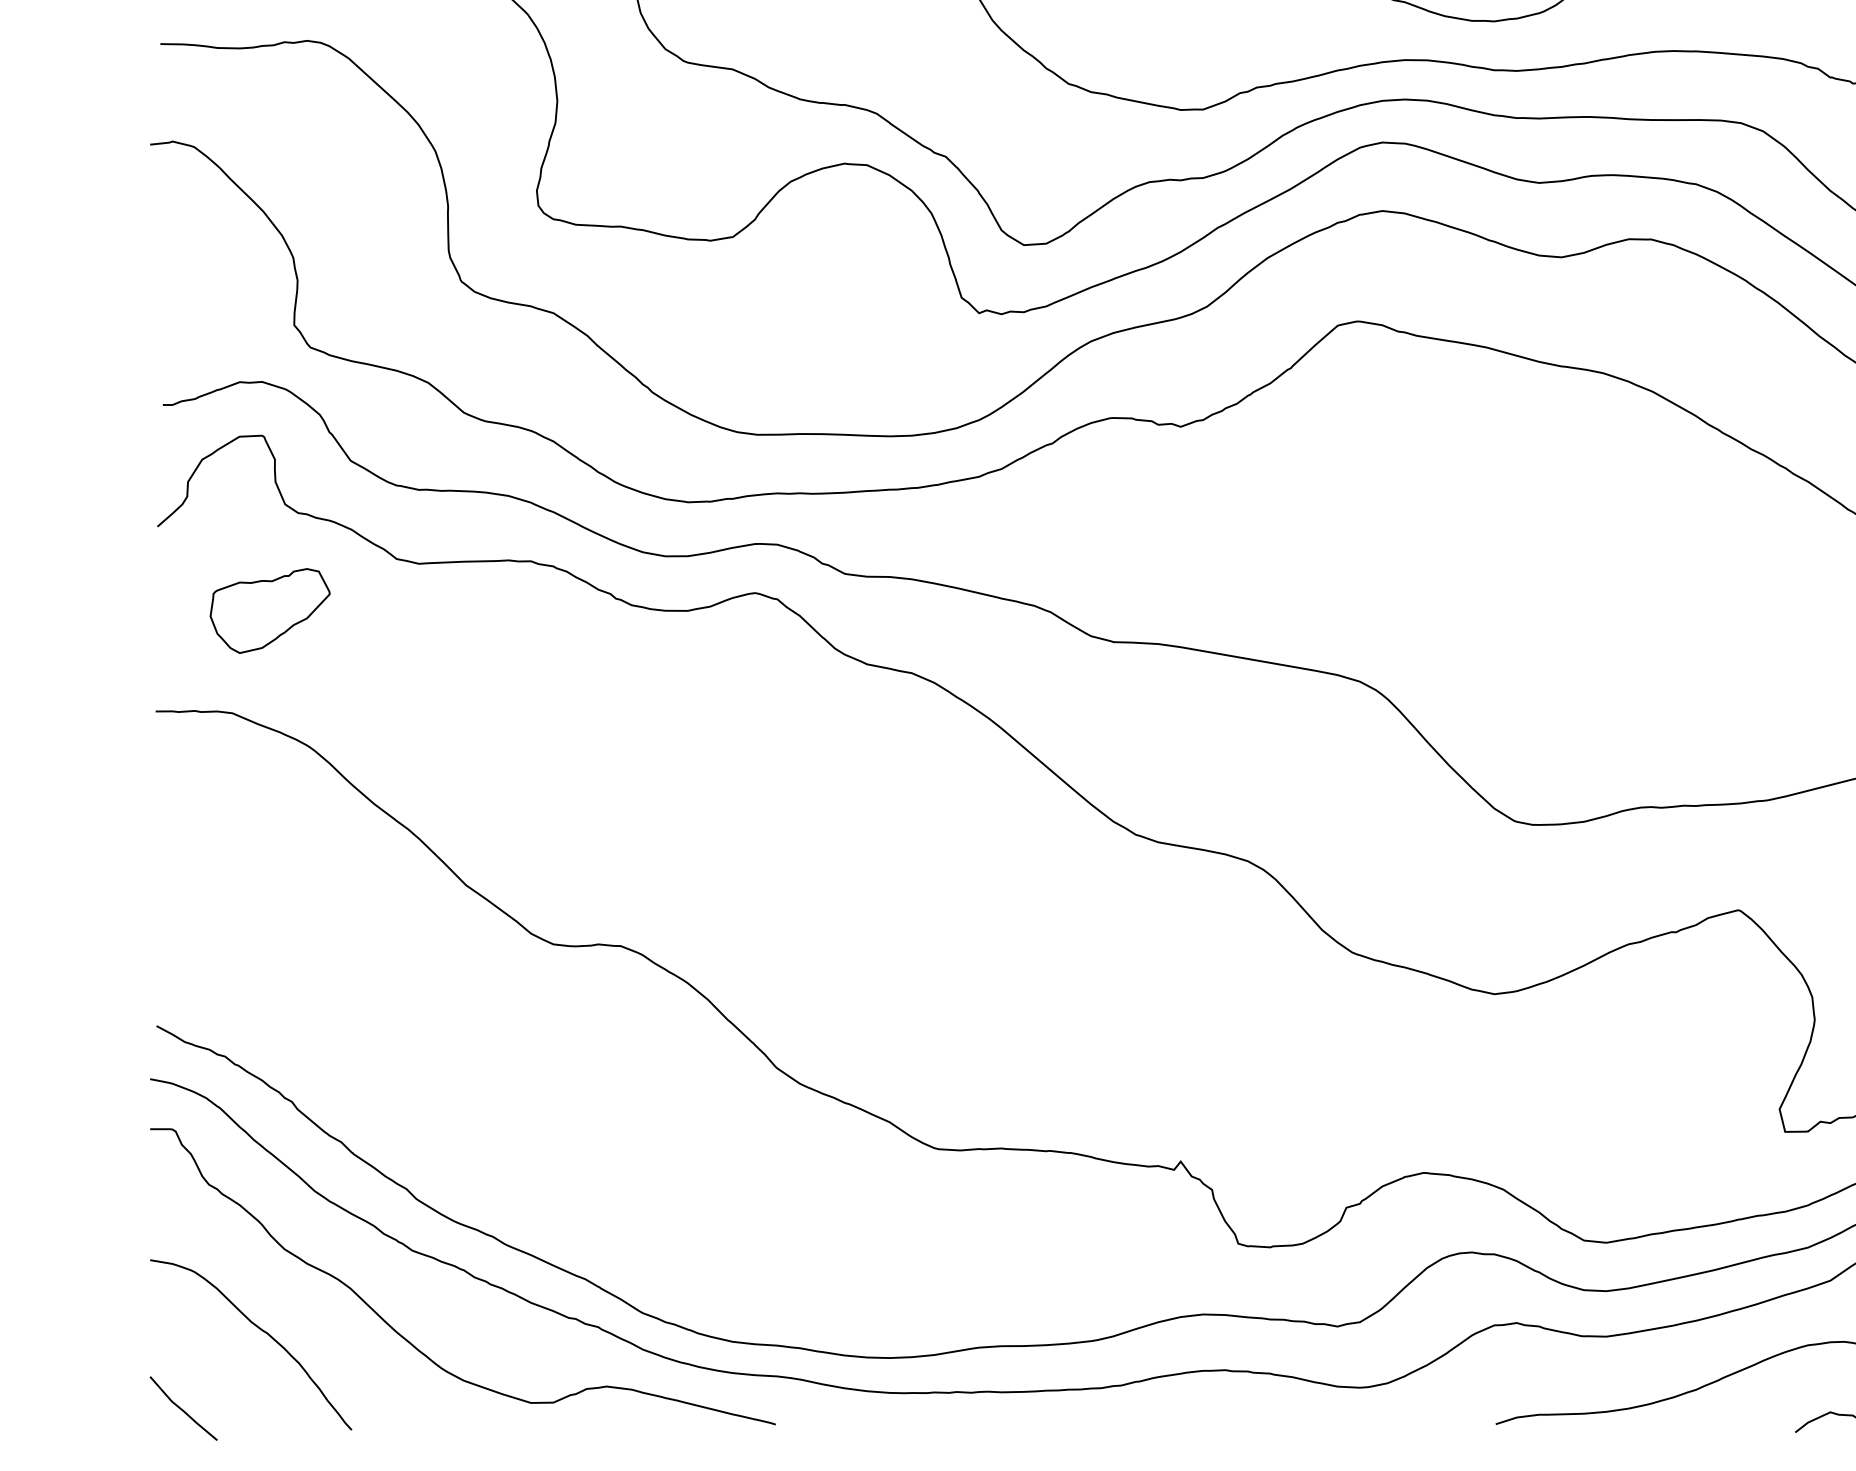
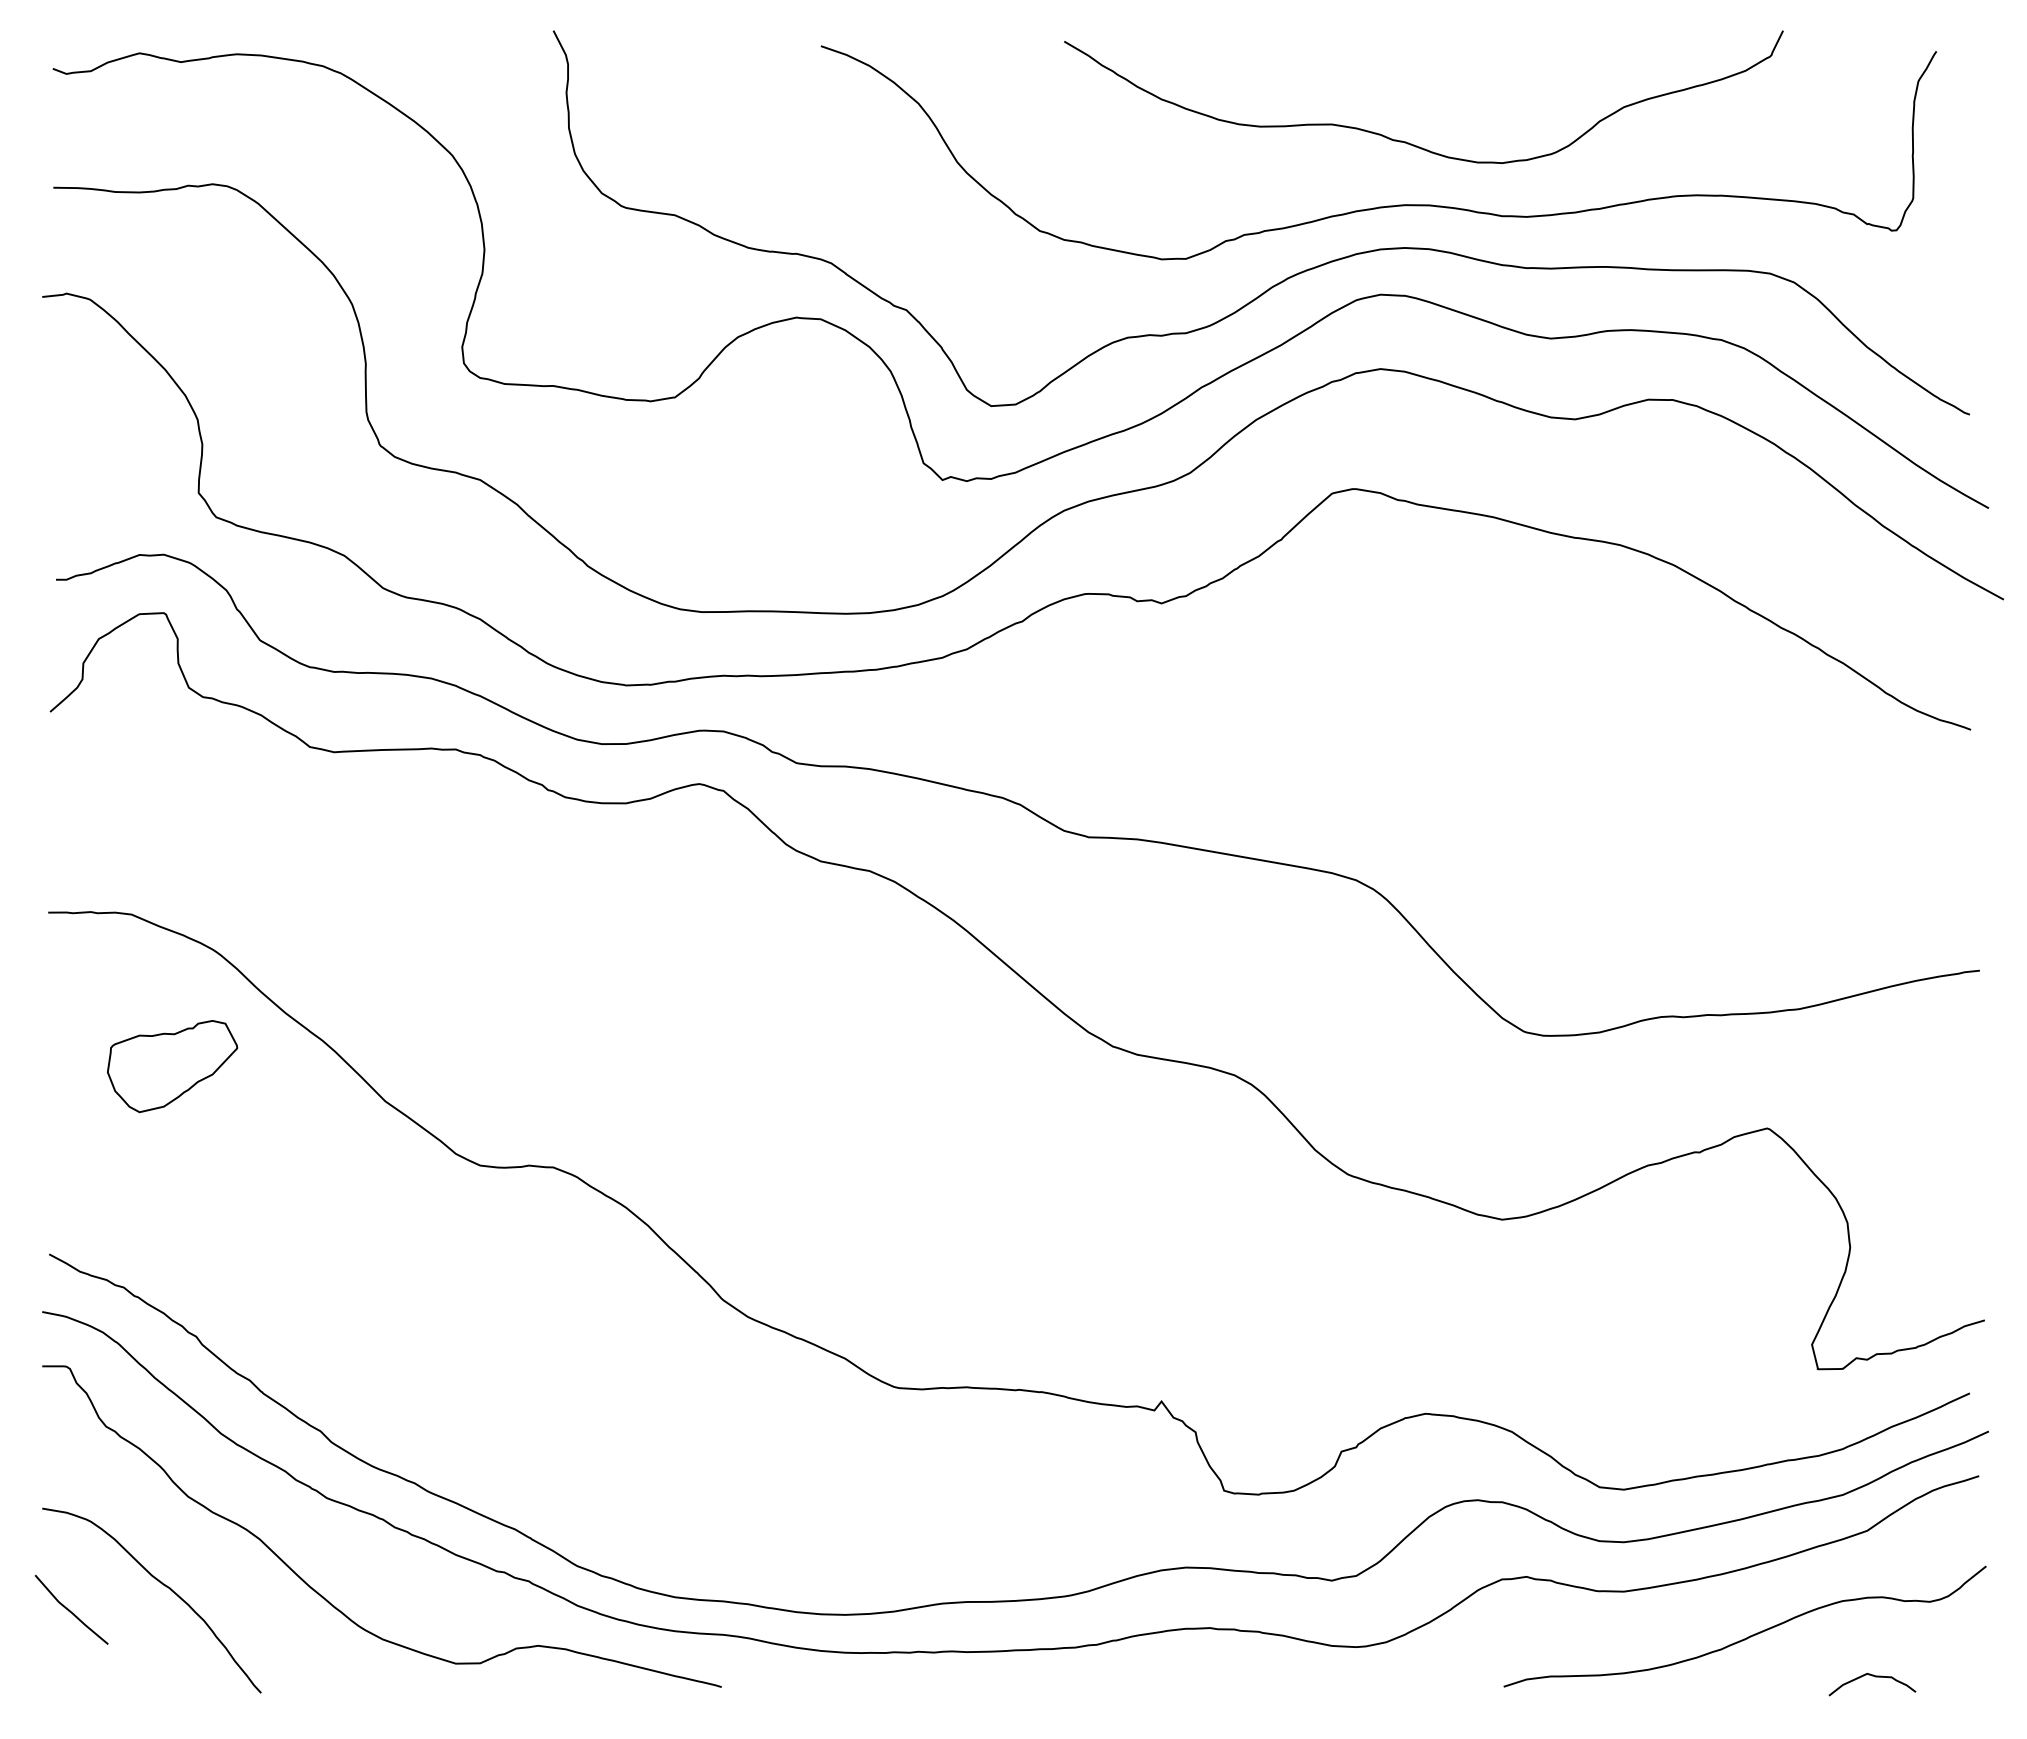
part: (270, 611) -> (172, 1066), moved
curve: (182, 1409) -> (70, 1610), moved

